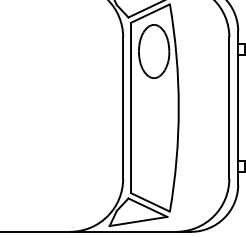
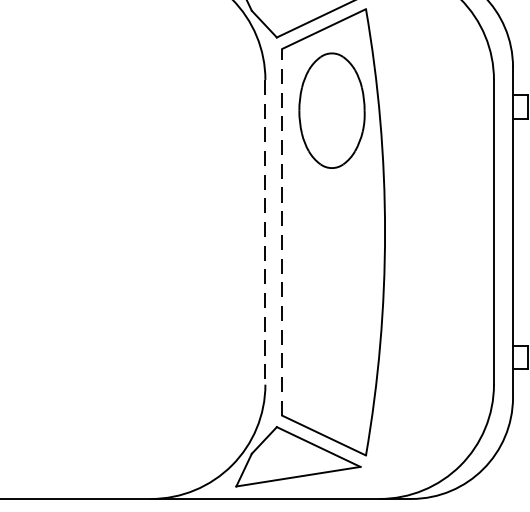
line: (123, 107) -> (266, 231), solid -> dashed
line: (131, 107) -> (283, 231), solid -> dashed

